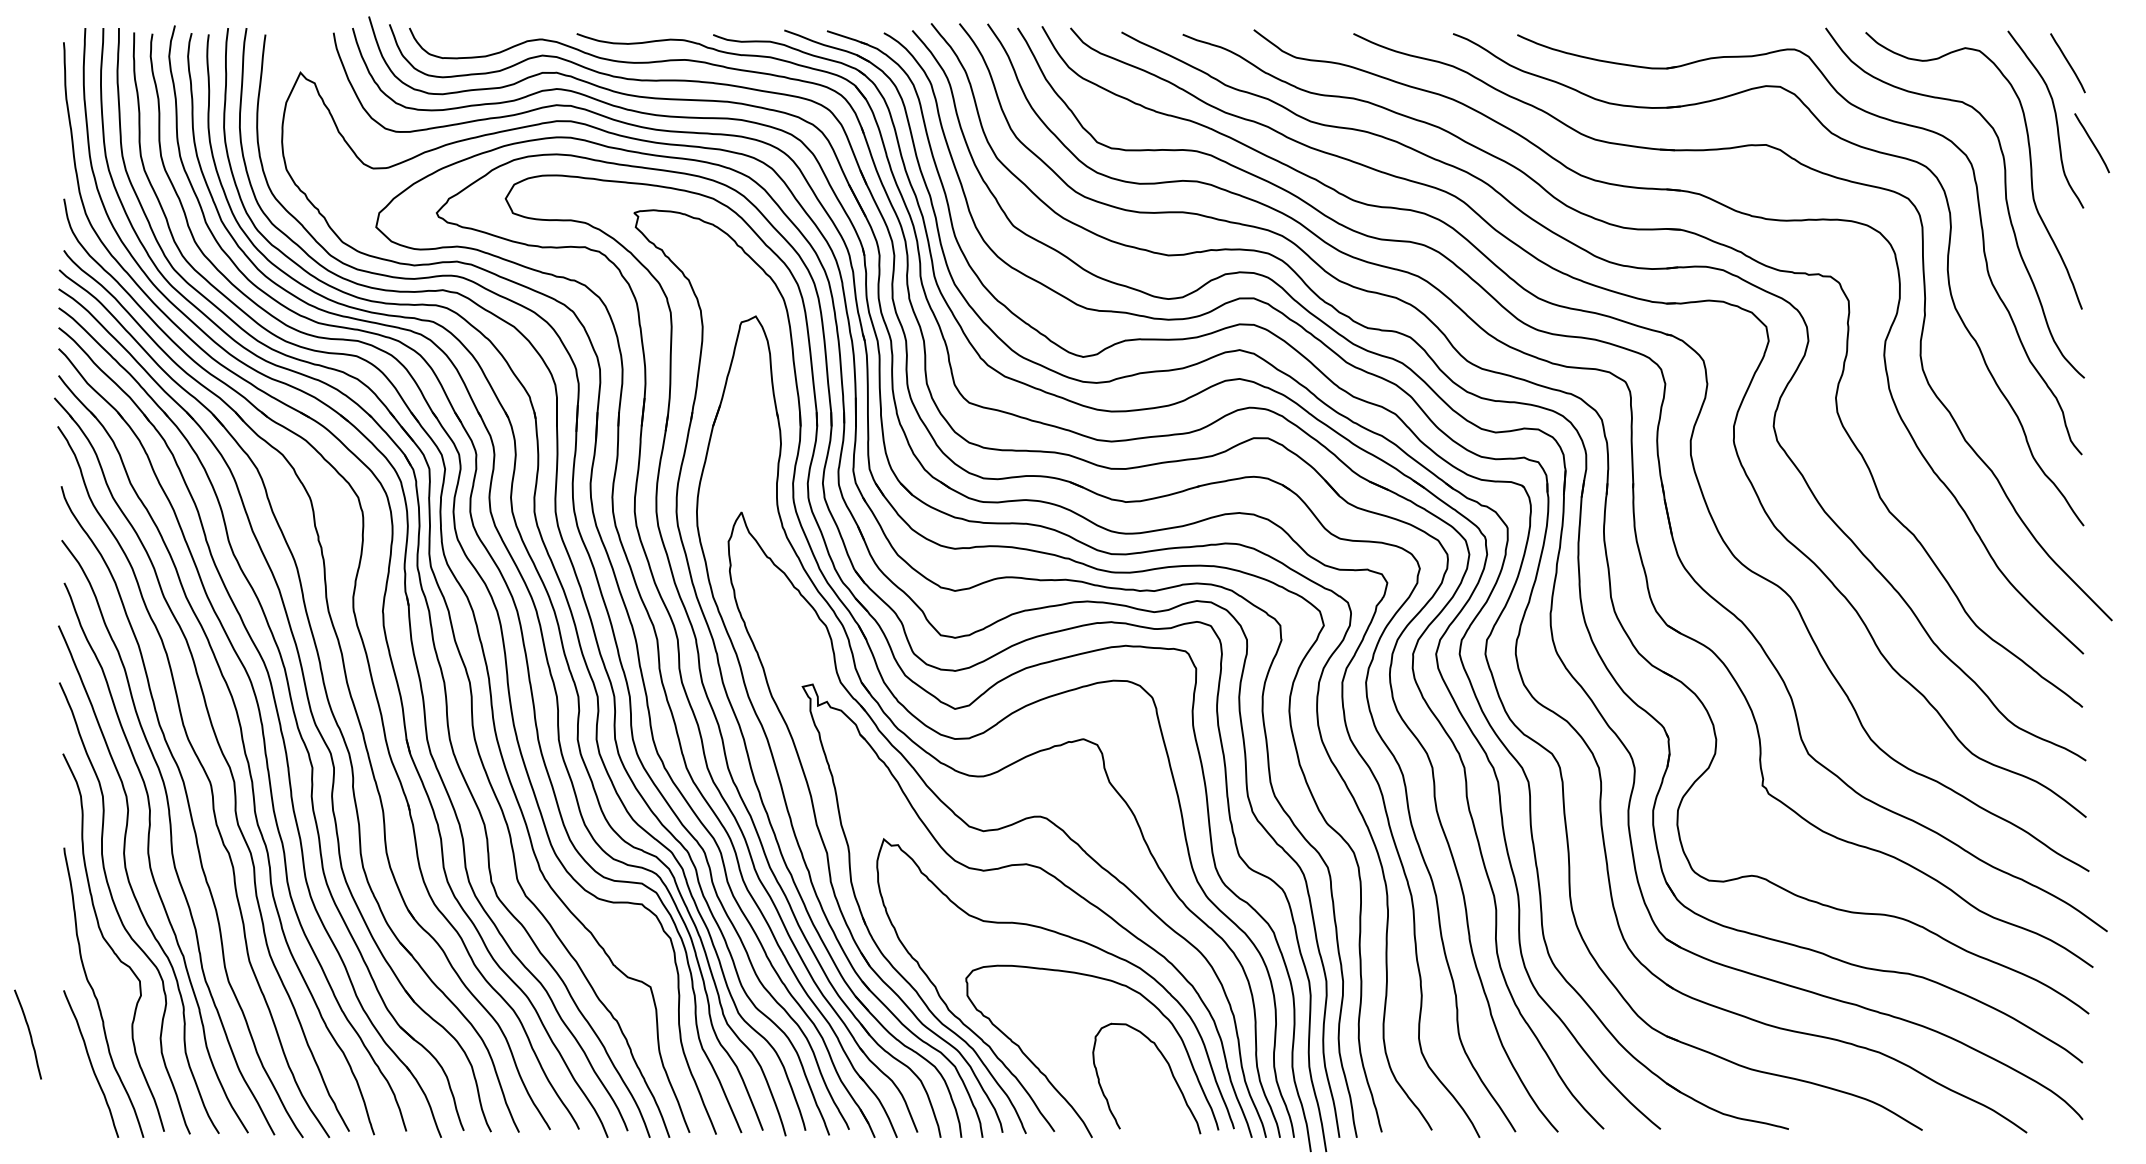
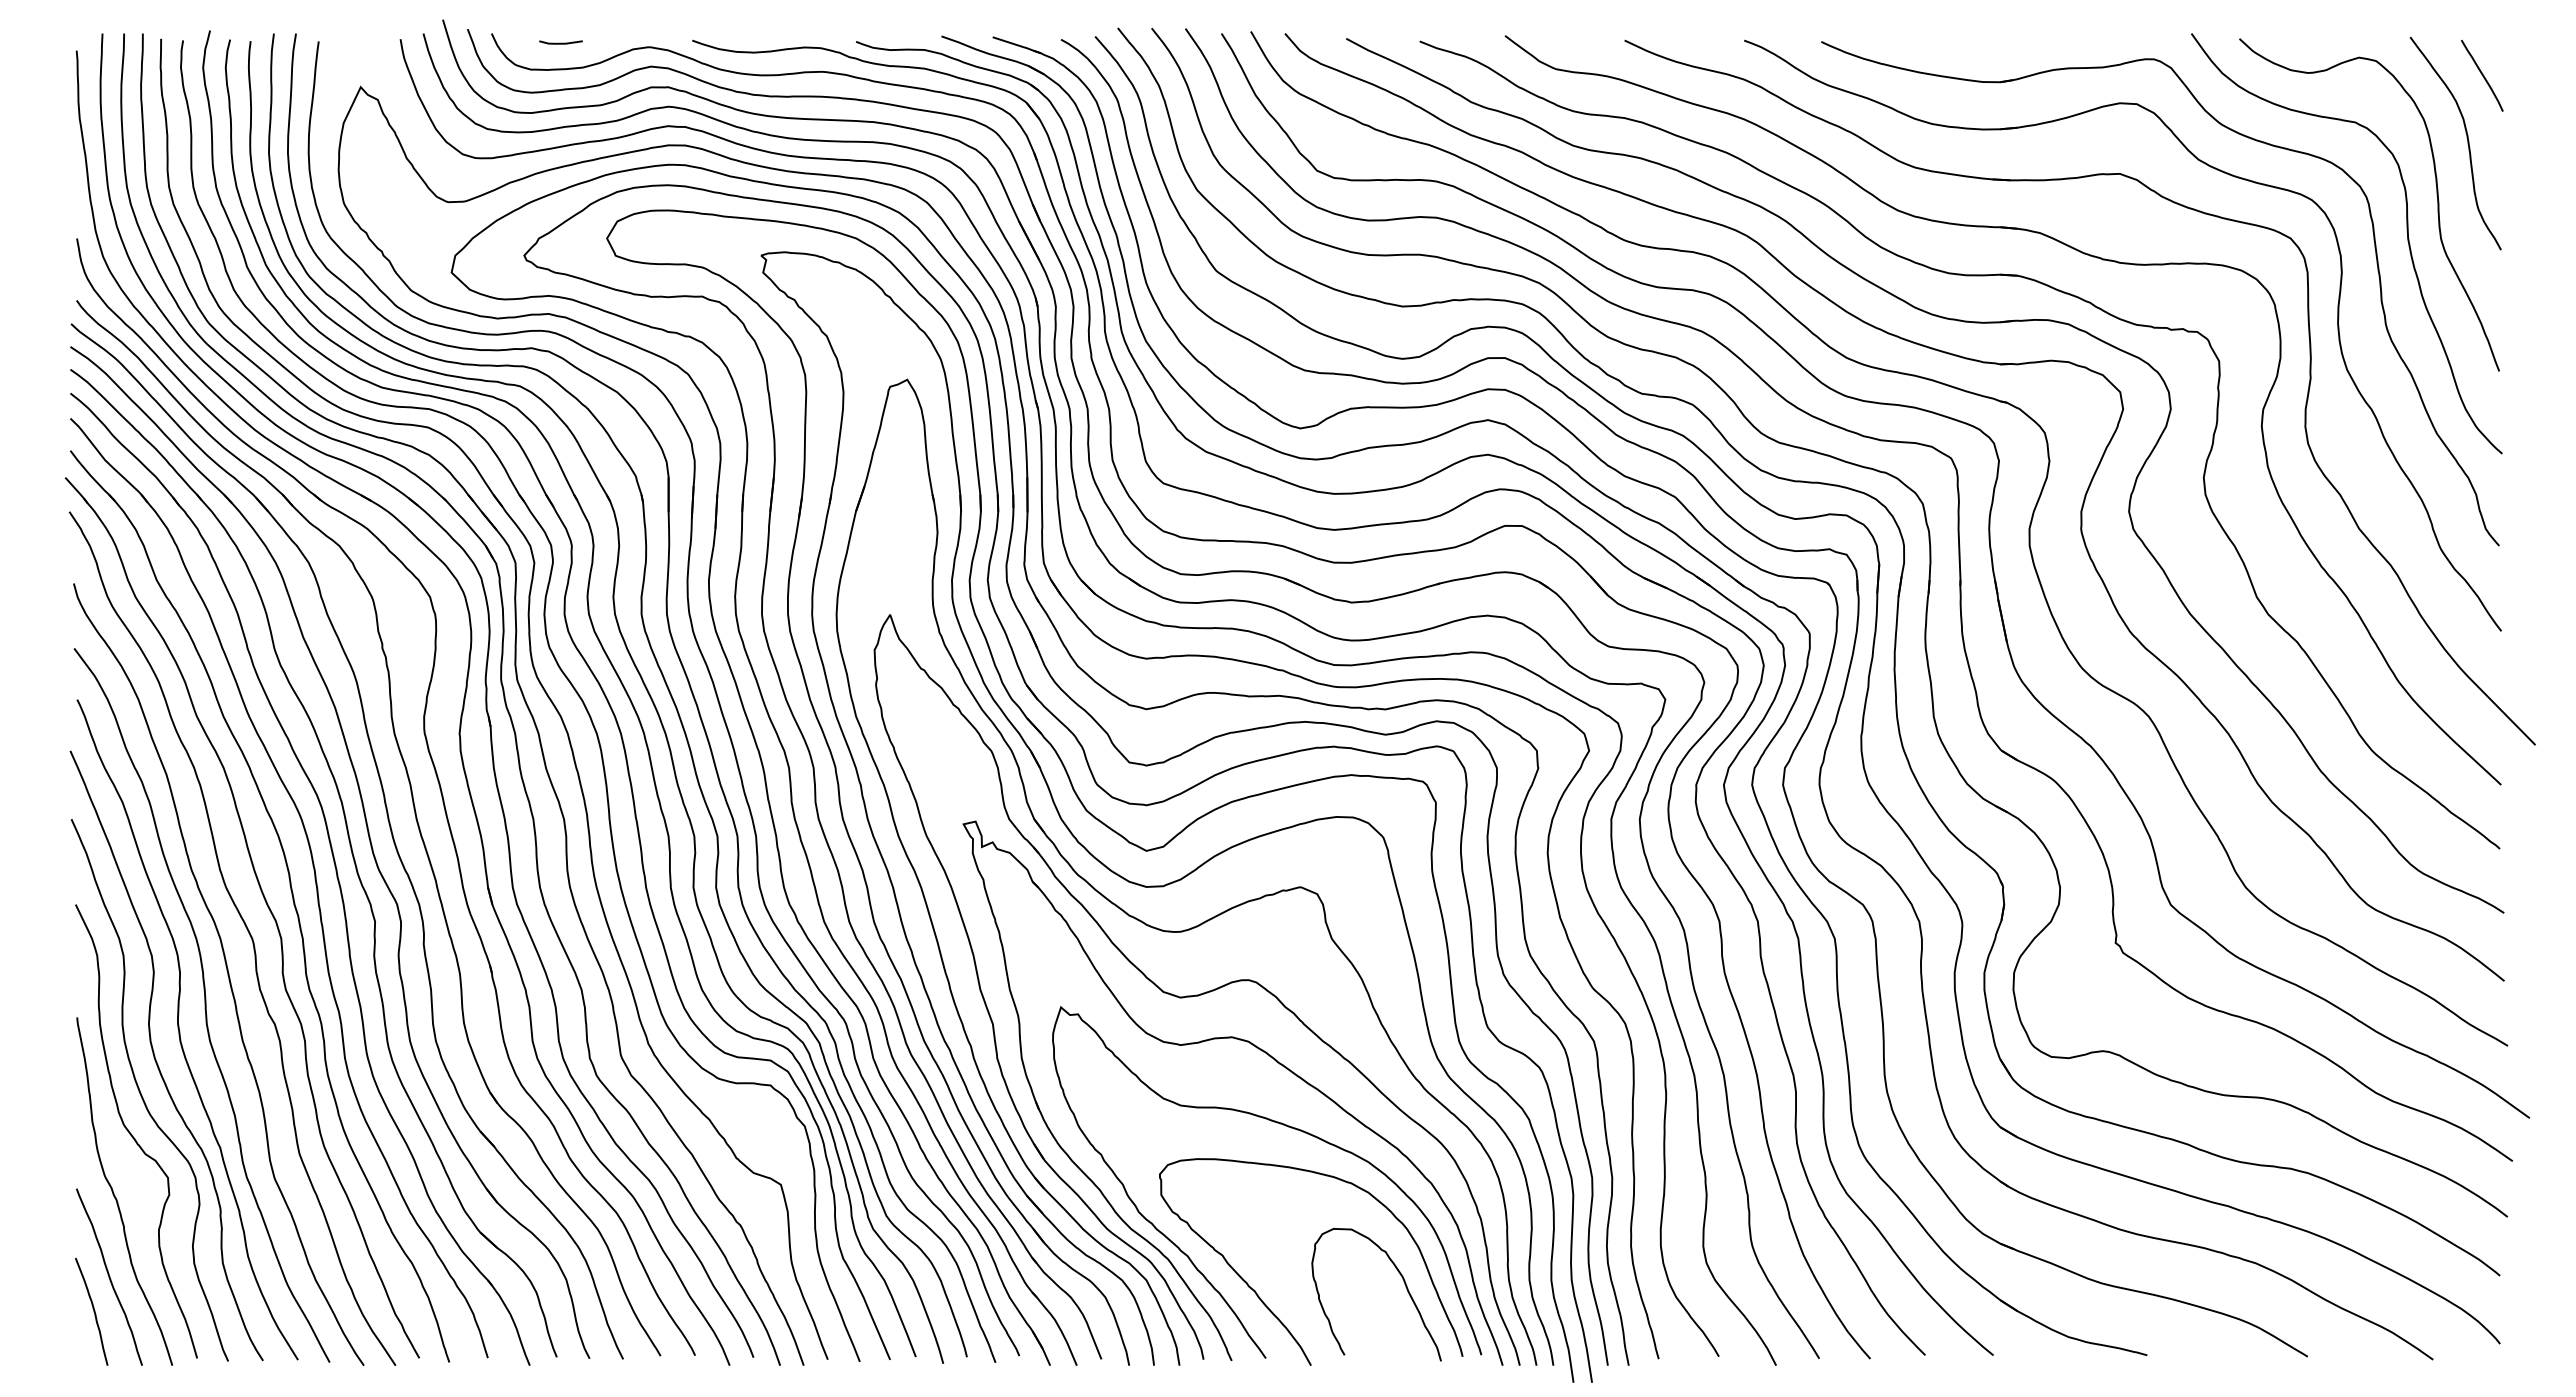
line: (466, 35) -> (560, 42), added
curve: (2092, 142) -> (2511, 171), removed
curve: (29, 1034) -> (93, 1311), moved

